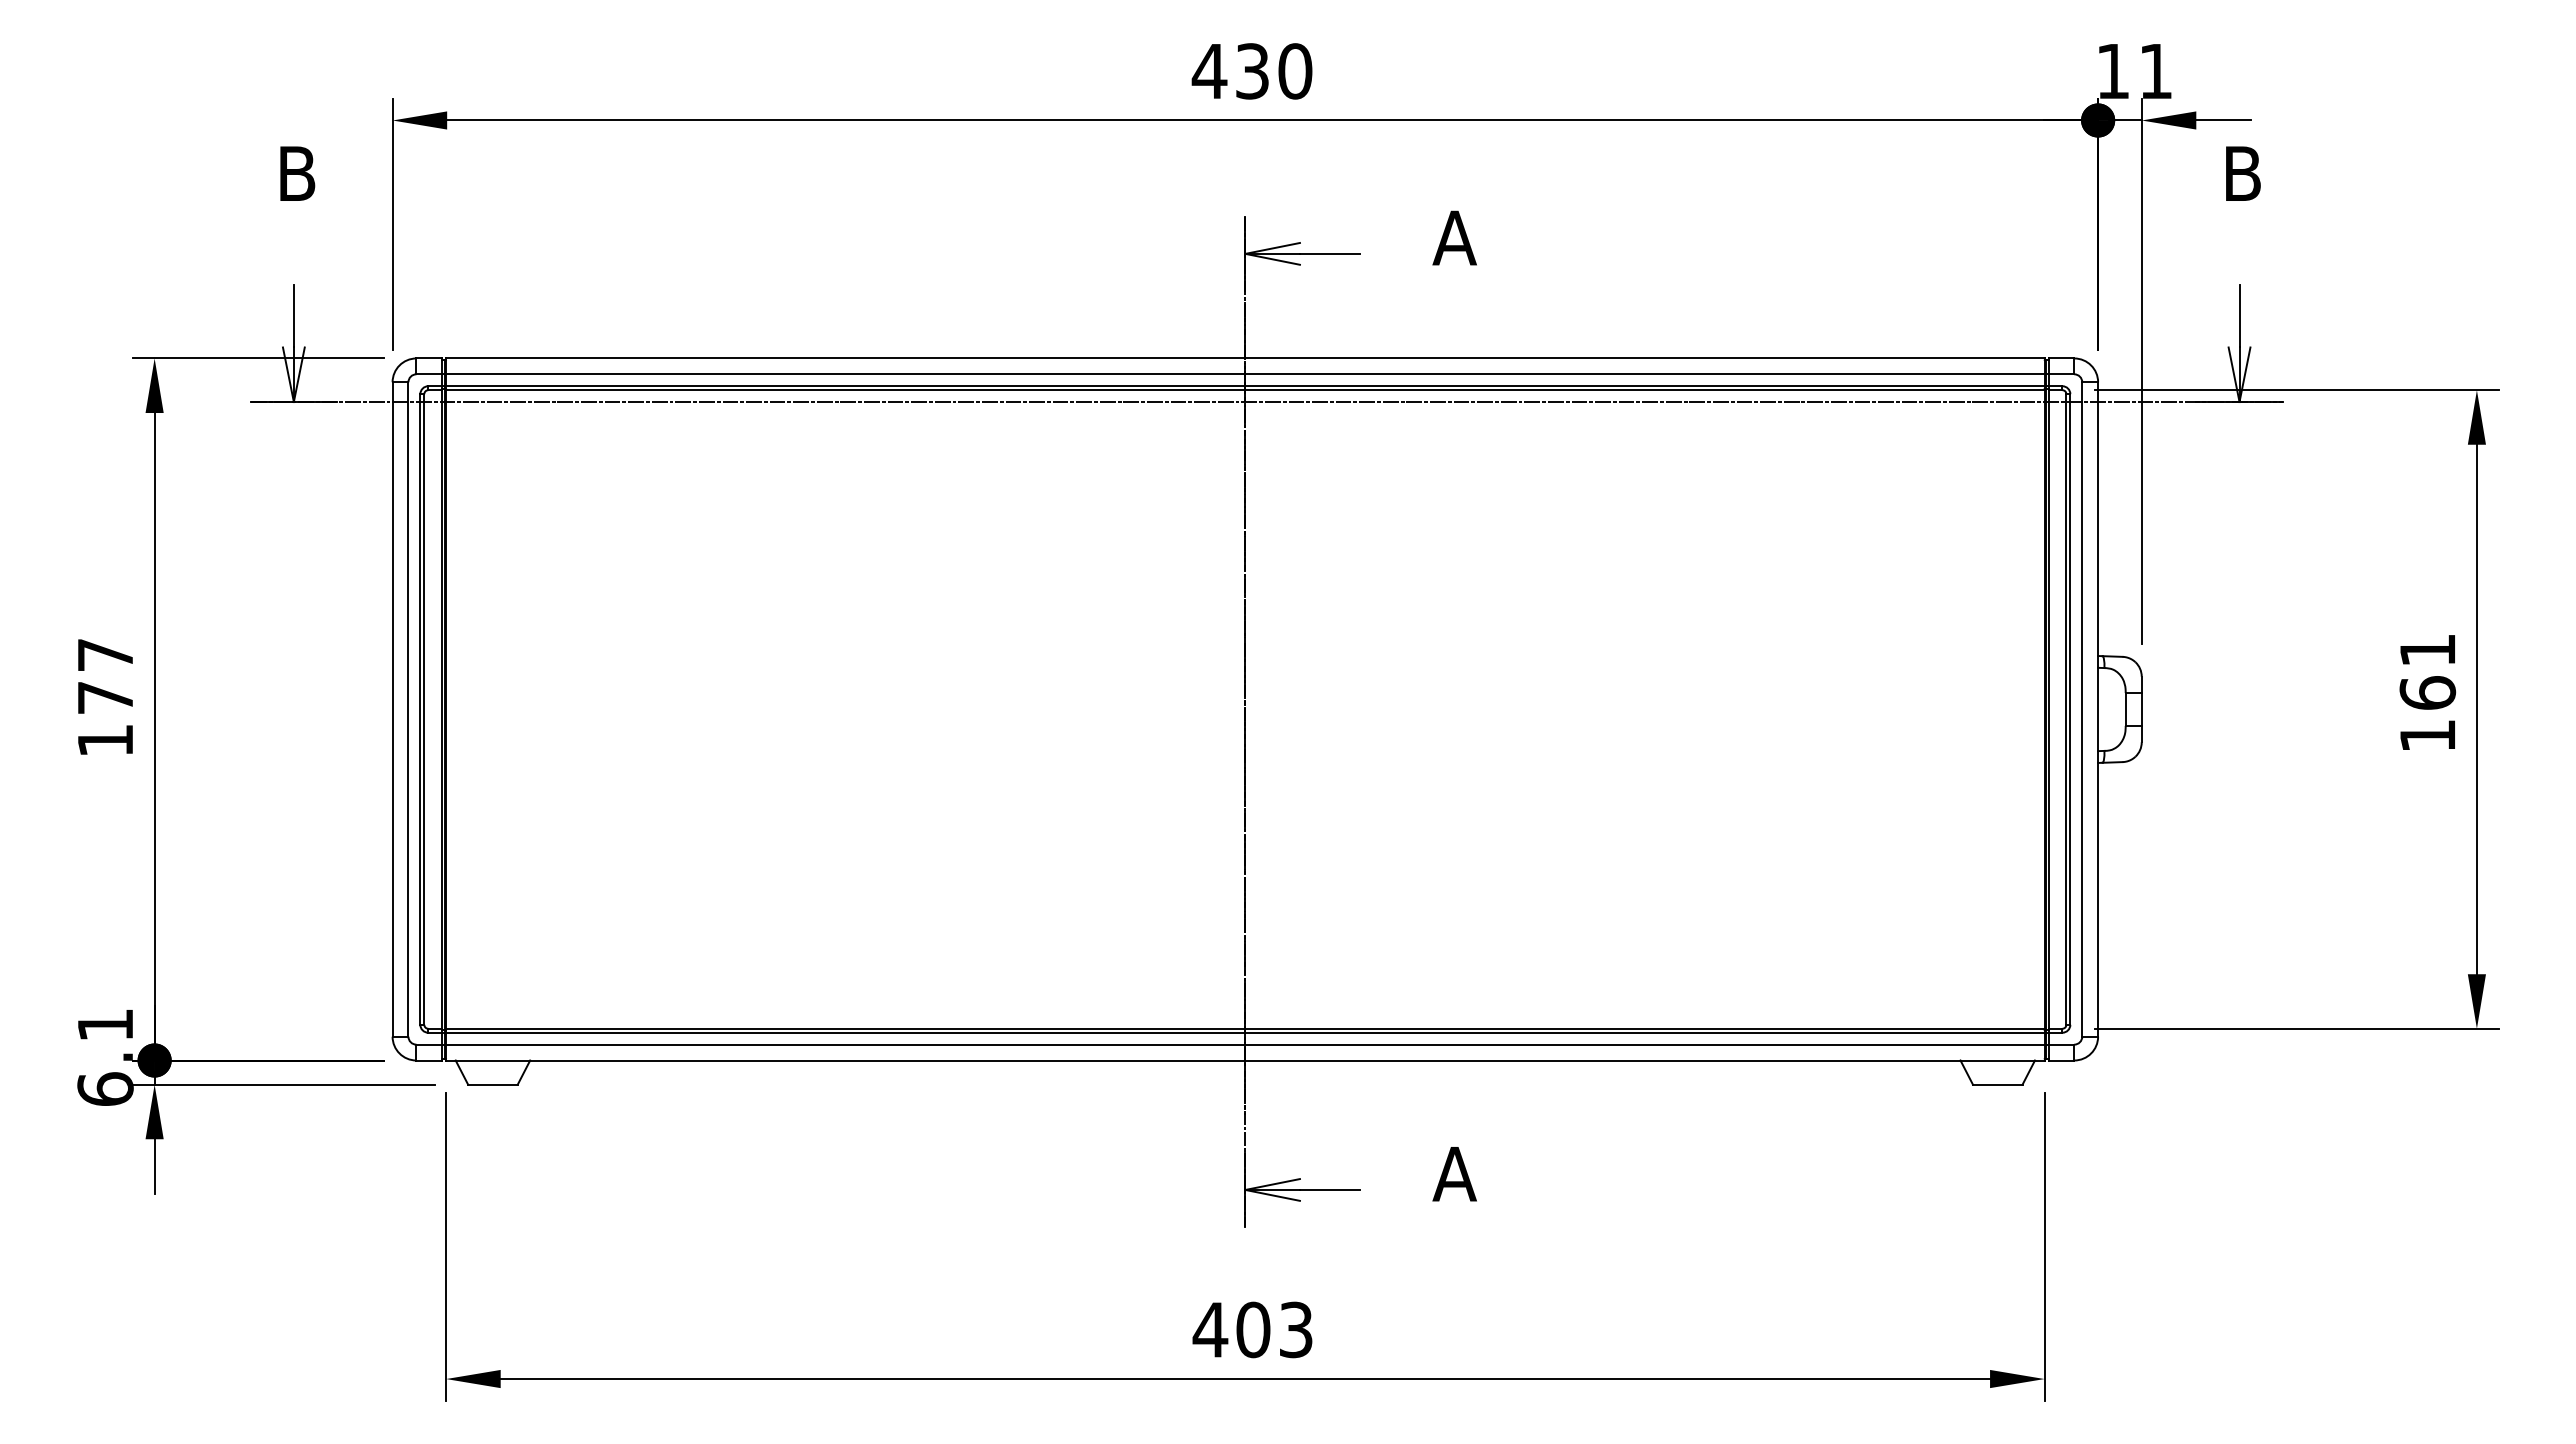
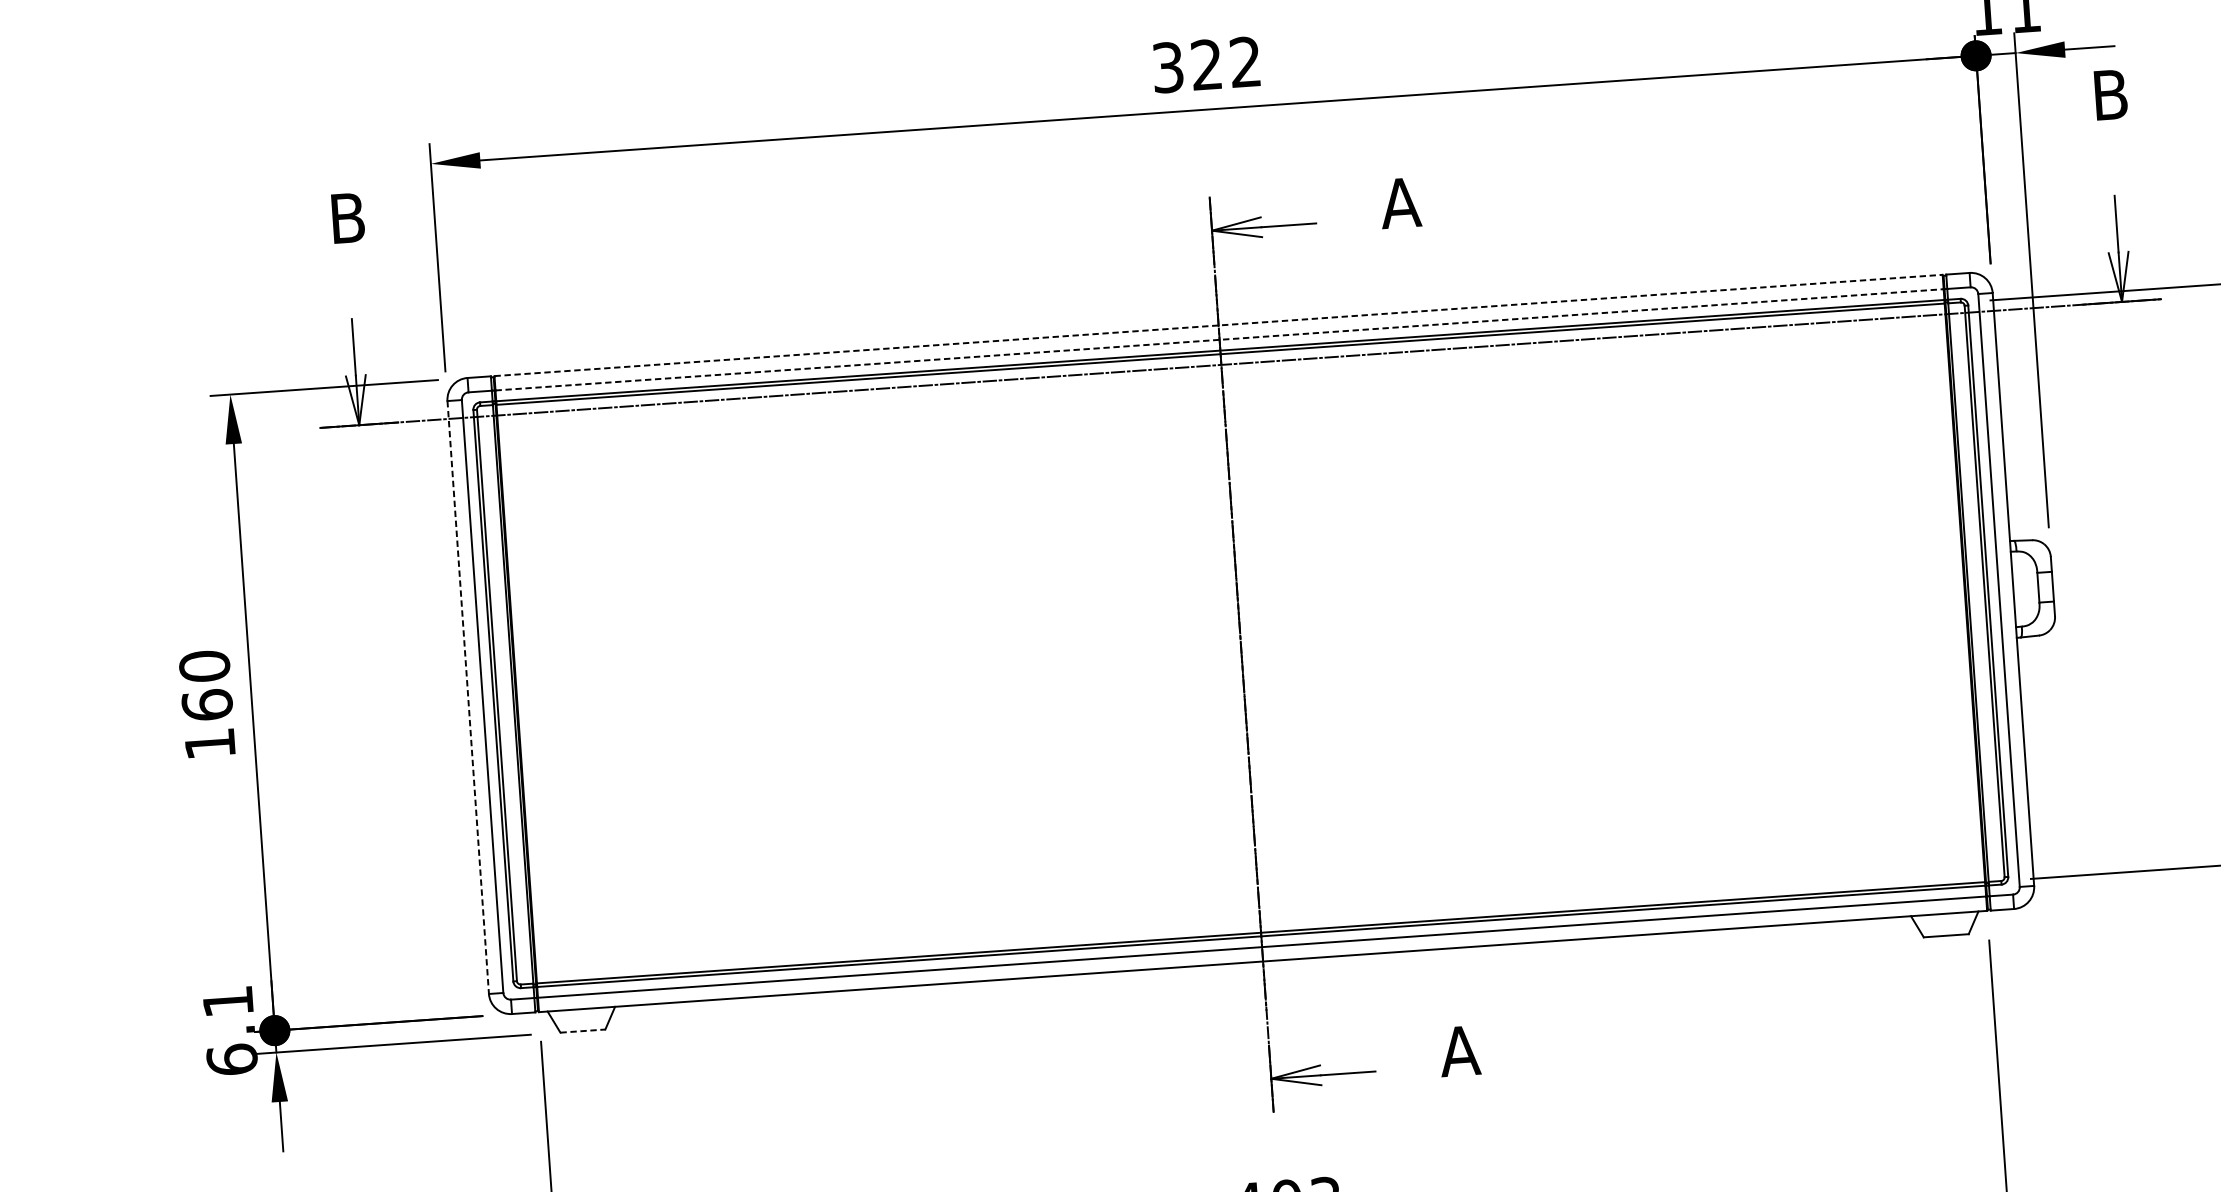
text: (1251, 71) -> (1205, 65), 430 -> 322
line: (1245, 358) -> (1218, 325), solid -> dashed
line: (1245, 374) -> (1219, 339), solid -> dashed
text: (105, 676) -> (206, 685), 177 -> 160
line: (392, 709) -> (468, 697), solid -> dashed
line: (492, 1084) -> (582, 1030), solid -> dashed

